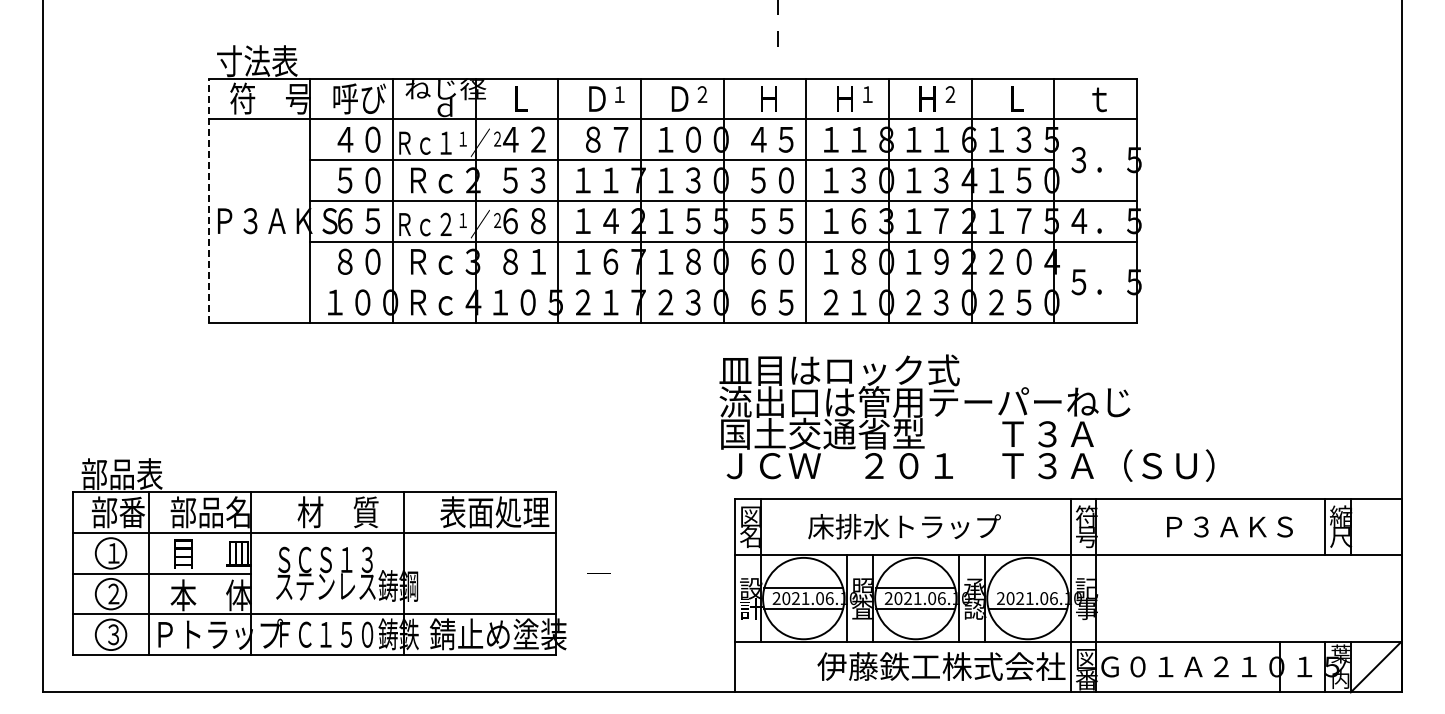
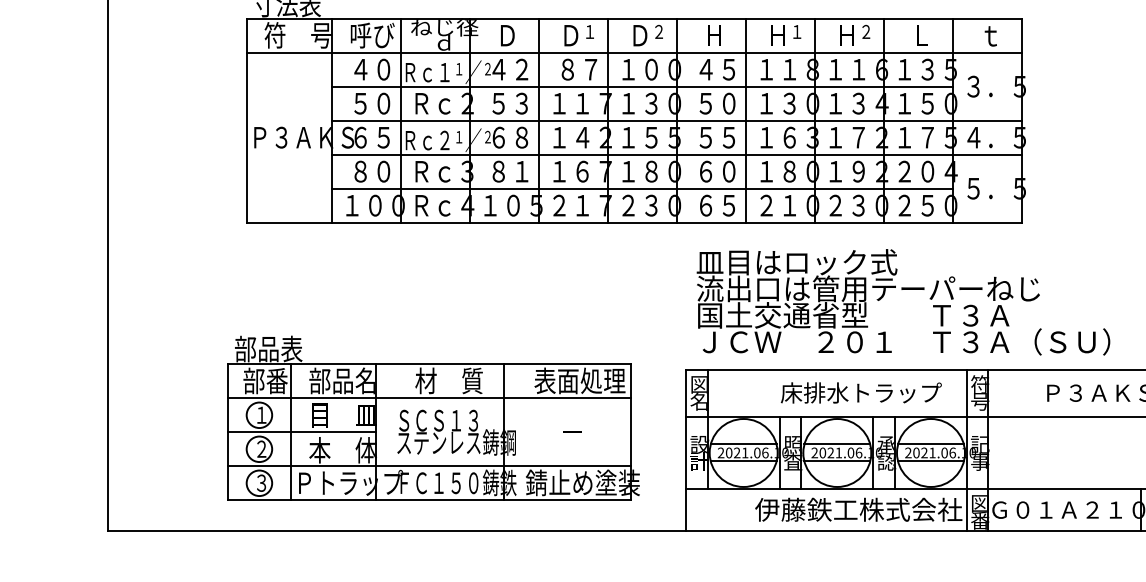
text: (521, 98) -> (507, 35), Ｌ -> Ｄ
line: (208, 200) -> (246, 120), dashed -> solid
line: (682, 282) -> (642, 188), added
text: (966, 417) -> (903, 301), moved
text: (904, 526) -> (861, 392), moved
part: (319, 556) -> (433, 417), moved
line: (1027, 588) -> (930, 444), added

